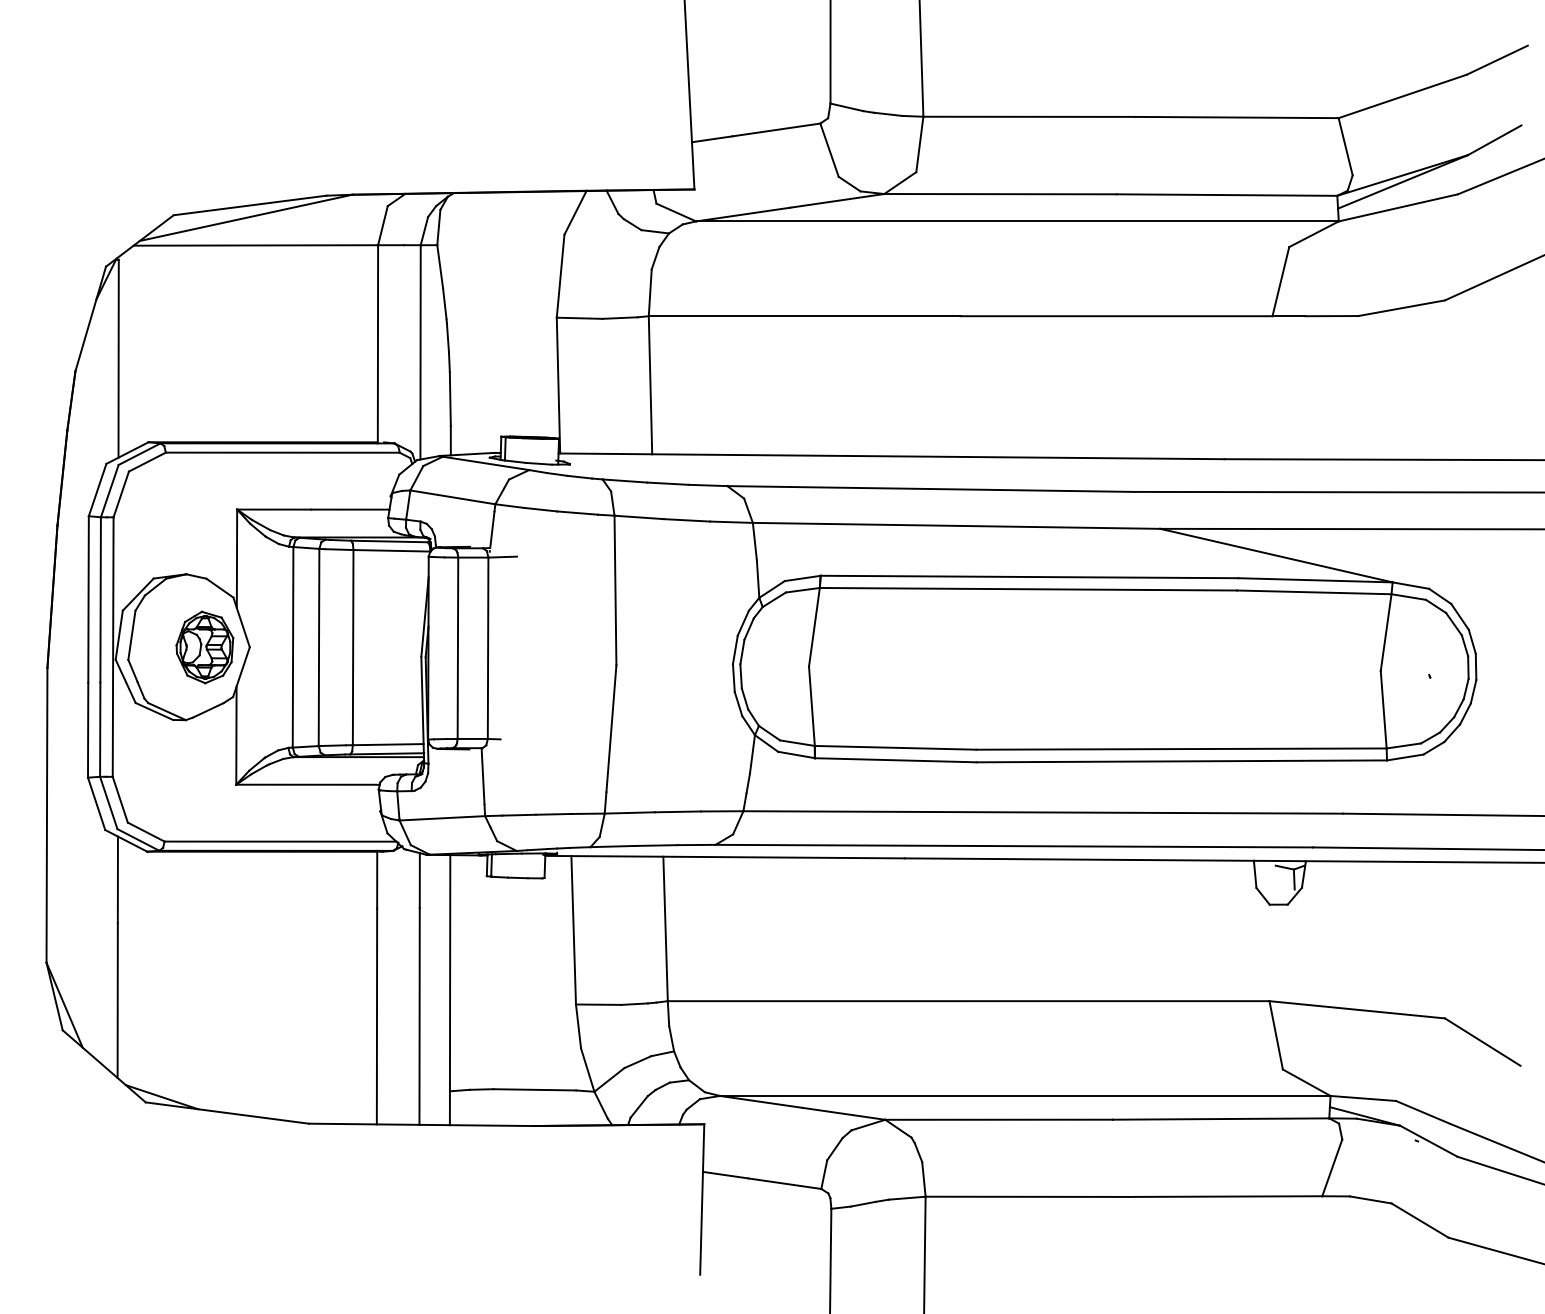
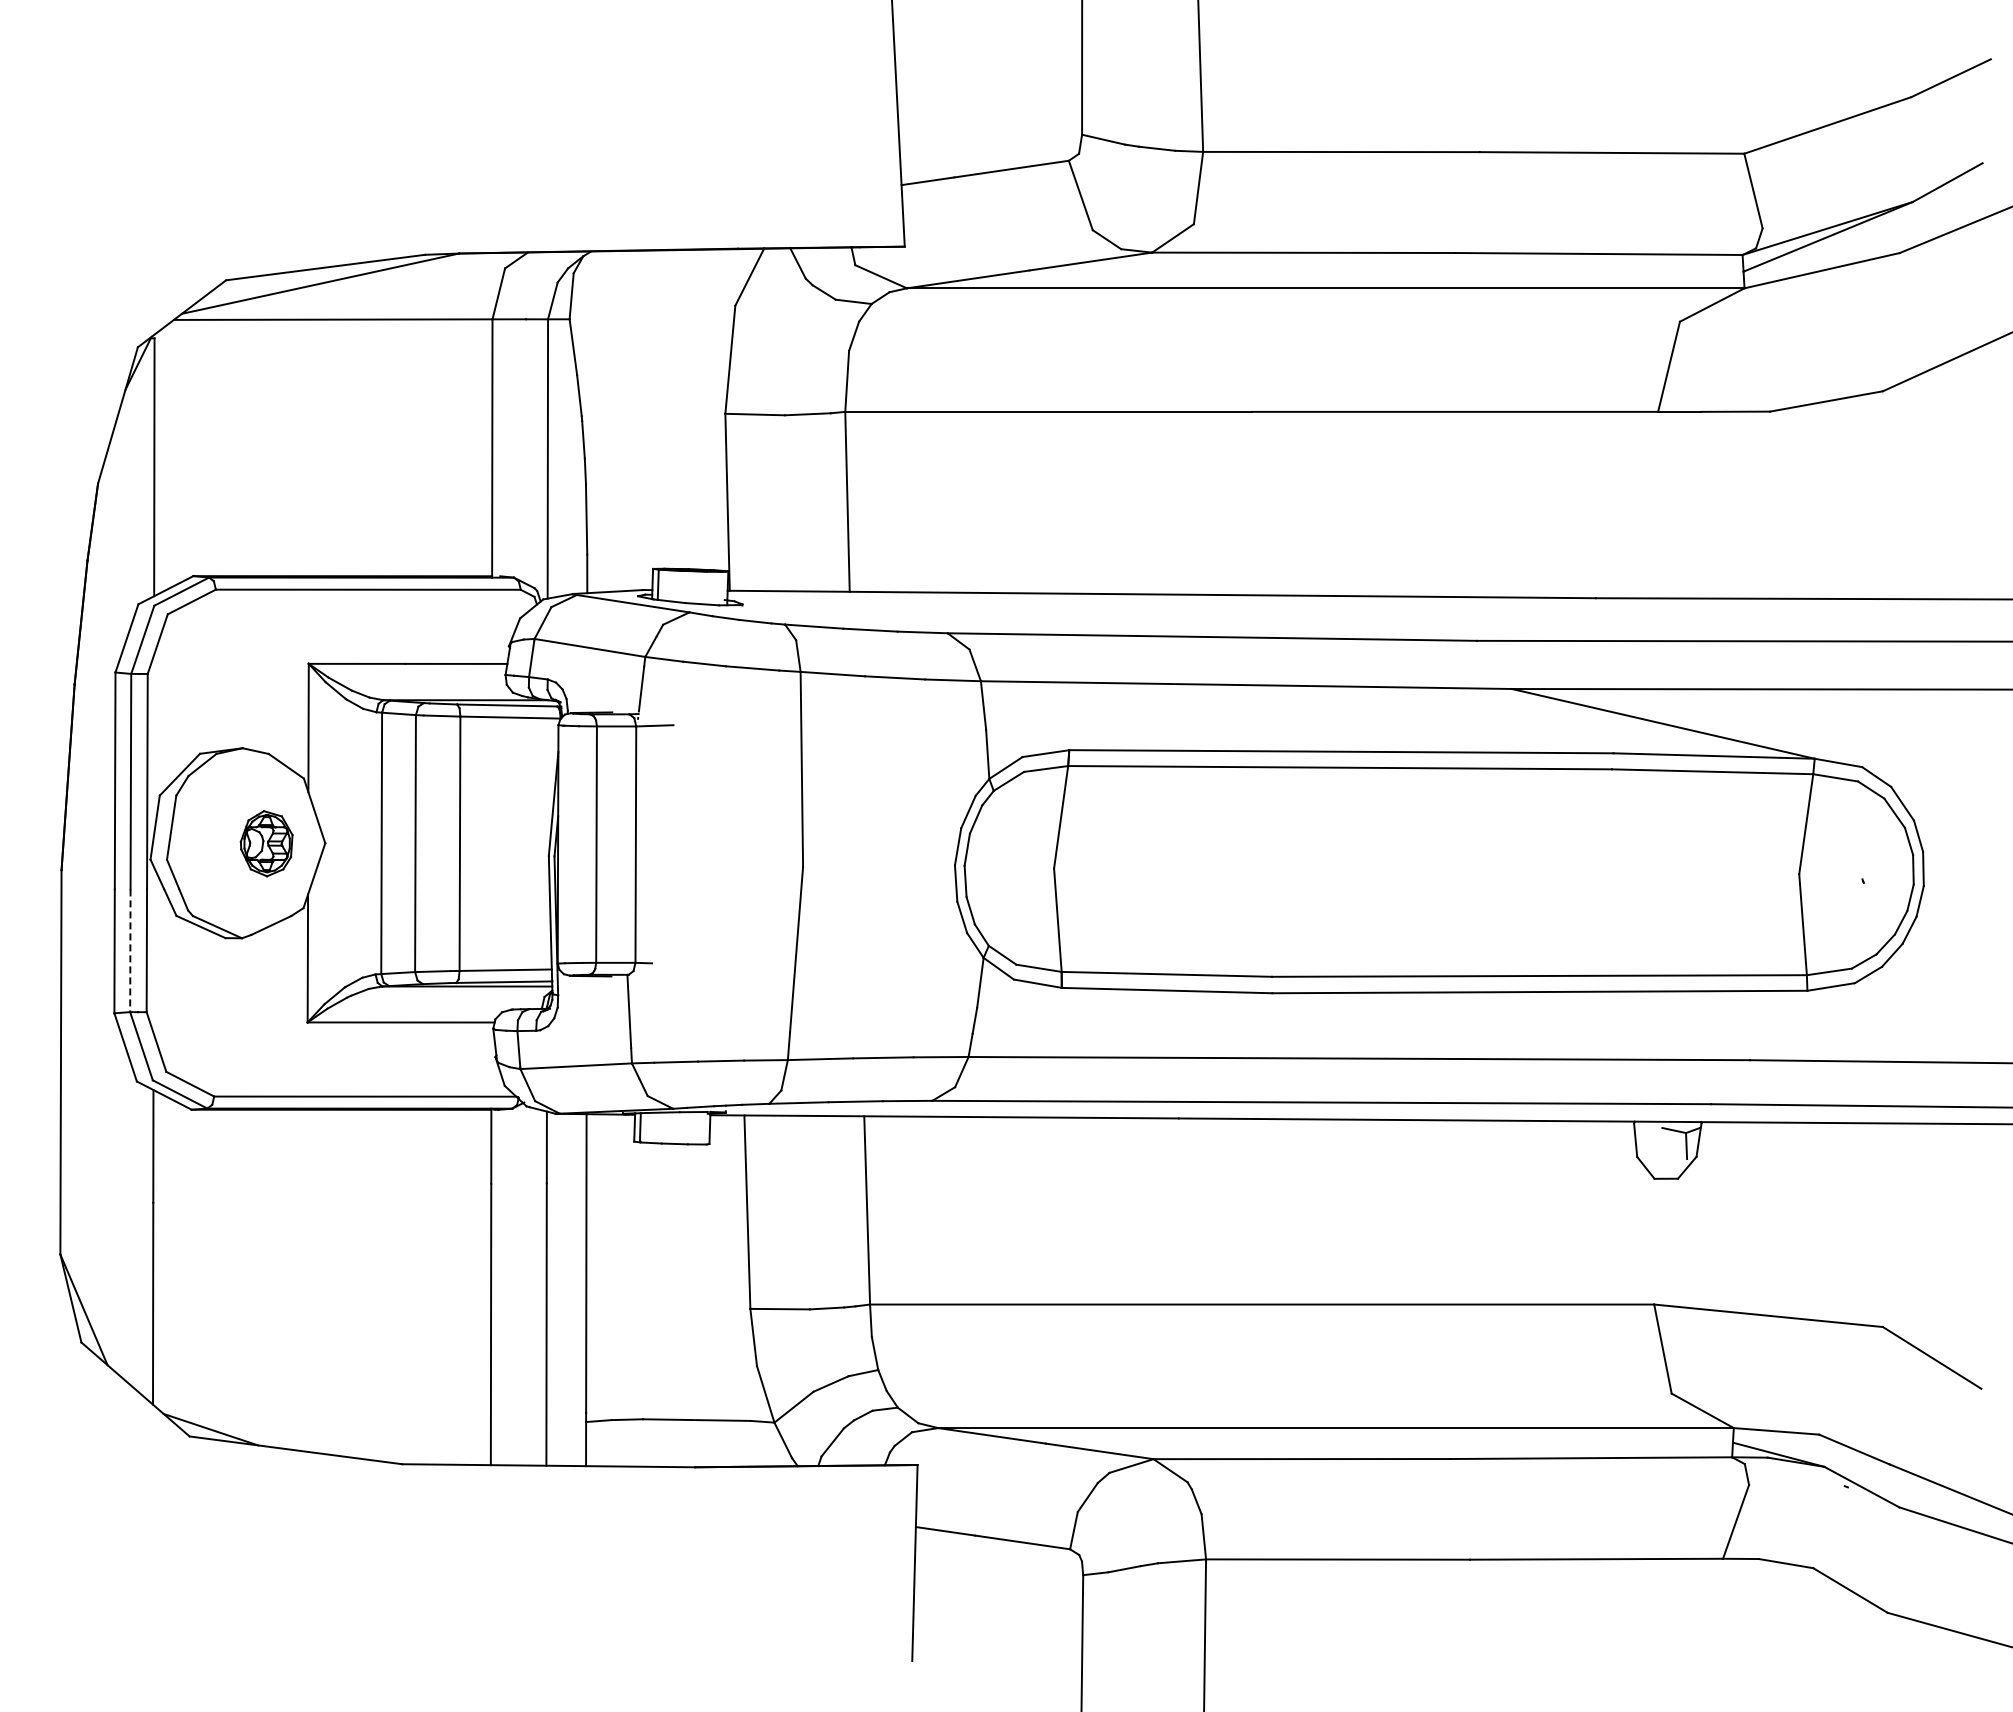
part: (204, 647) -> (266, 843), size x0.7
line: (100, 730) -> (130, 951), solid -> dashed

